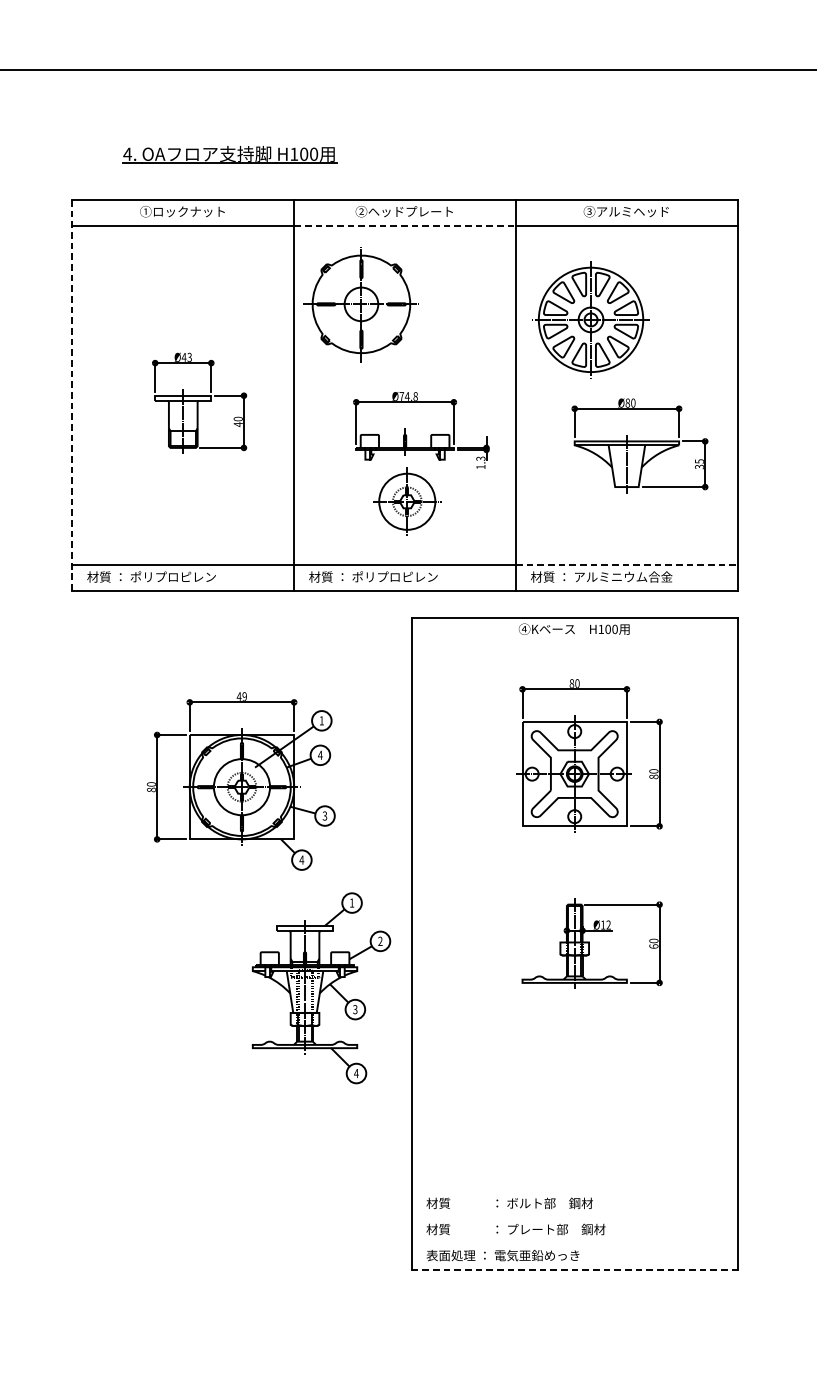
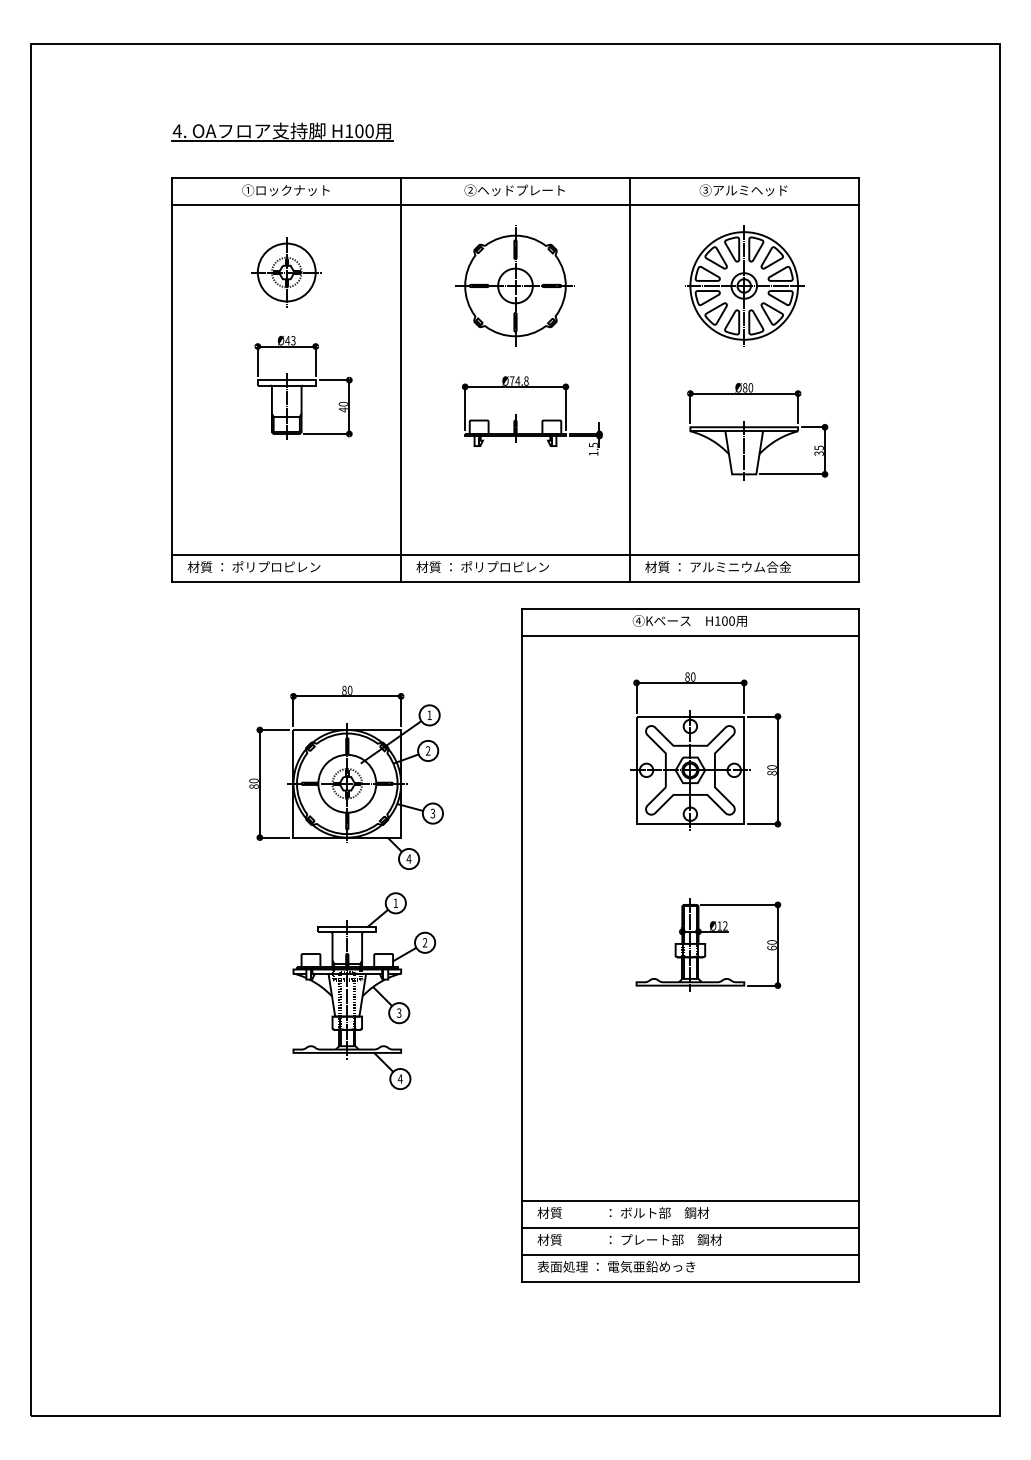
part: (229, 154) -> (282, 131), moved
line: (405, 226) -> (515, 205), dashed -> solid
part: (360, 303) -> (514, 285), moved
part: (591, 319) -> (744, 285), moved
line: (72, 396) -> (172, 380), dashed -> solid
text: (479, 459) -> (592, 445), 1.3 -> 1.5
part: (407, 501) -> (286, 272), moved
line: (627, 565) -> (744, 555), dashed -> solid
line: (574, 643) -> (690, 635), added
text: (241, 695) -> (346, 689), 49 -> 80
text: (319, 754) -> (427, 750), 4 -> 2
part: (321, 988) -> (364, 991), moved
line: (574, 1191) -> (690, 1200), added
line: (574, 1217) -> (690, 1227), added
line: (574, 1243) -> (690, 1254), added
line: (574, 1269) -> (690, 1281), dashed -> solid

